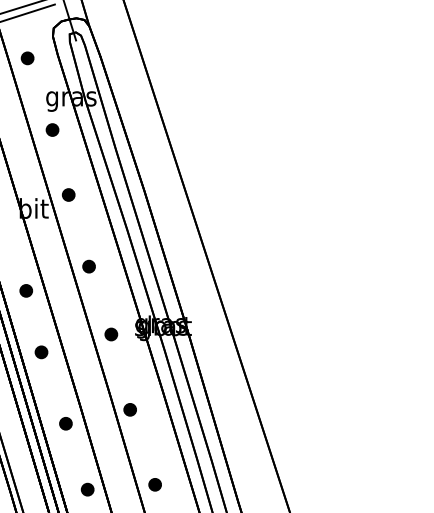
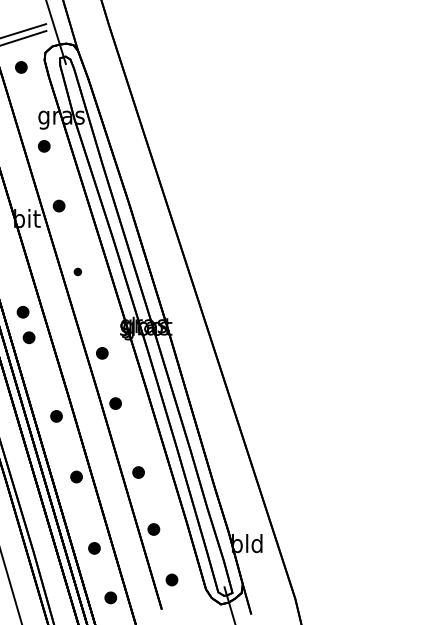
part: (27, 58) -> (21, 67), moved
part: (88, 266) -> (77, 271), size x0.6
part: (25, 291) -> (22, 312), moved
part: (111, 334) -> (102, 353), moved
part: (40, 352) -> (28, 337), moved

